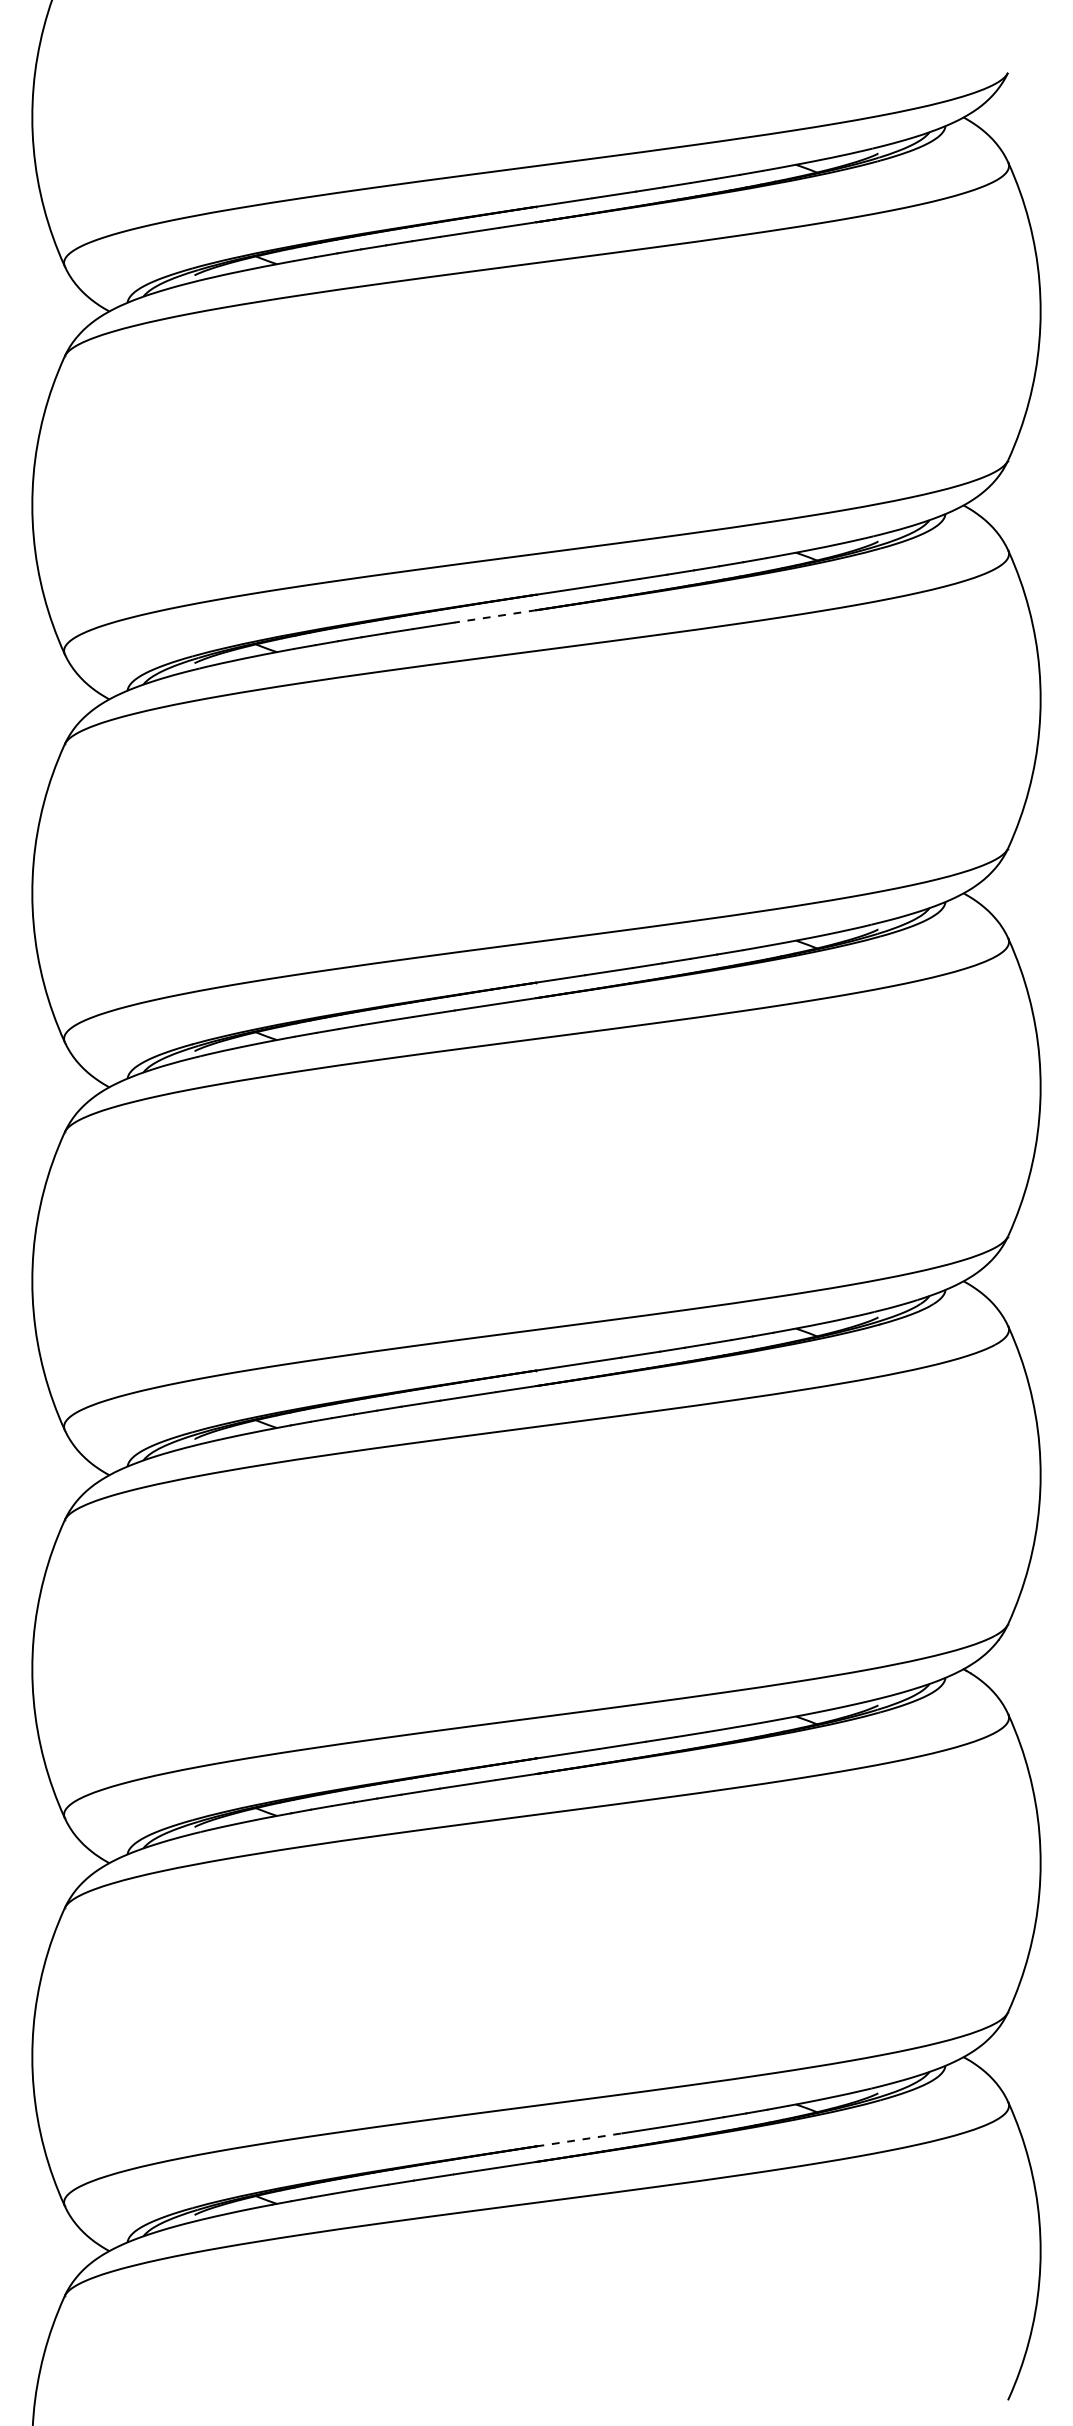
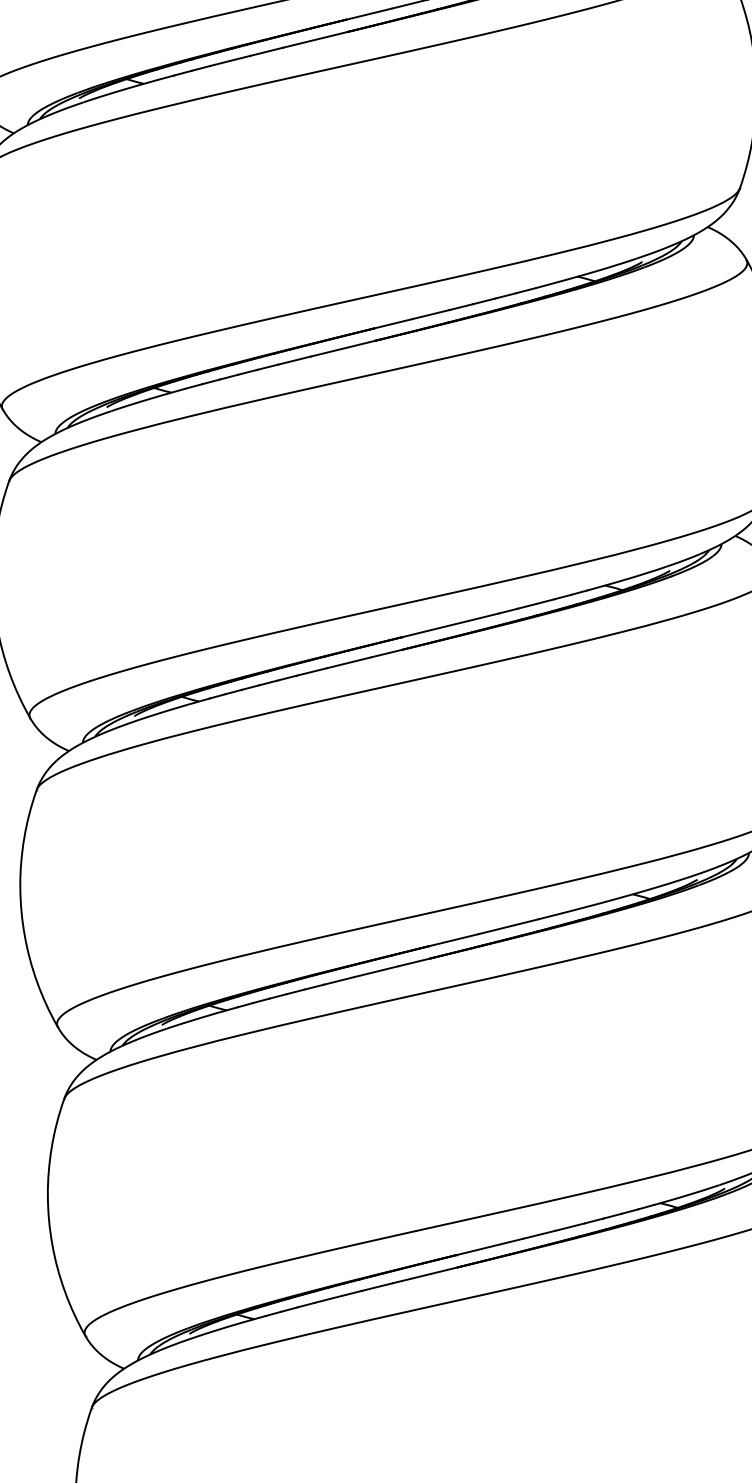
line: (495, 616) -> (315, 39), dashed -> solid
line: (579, 2139) -> (490, 1246), dashed -> solid

